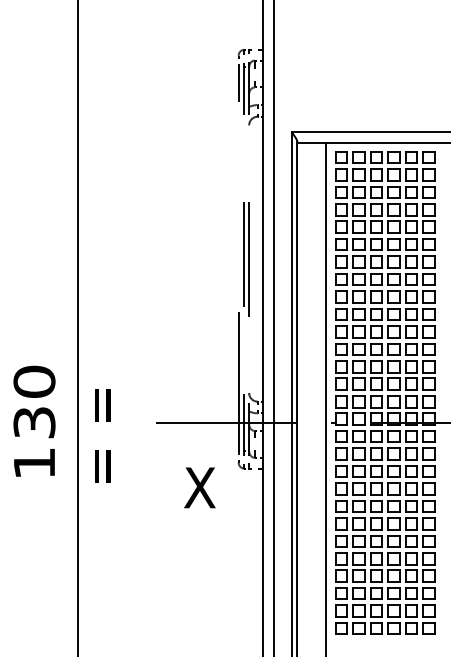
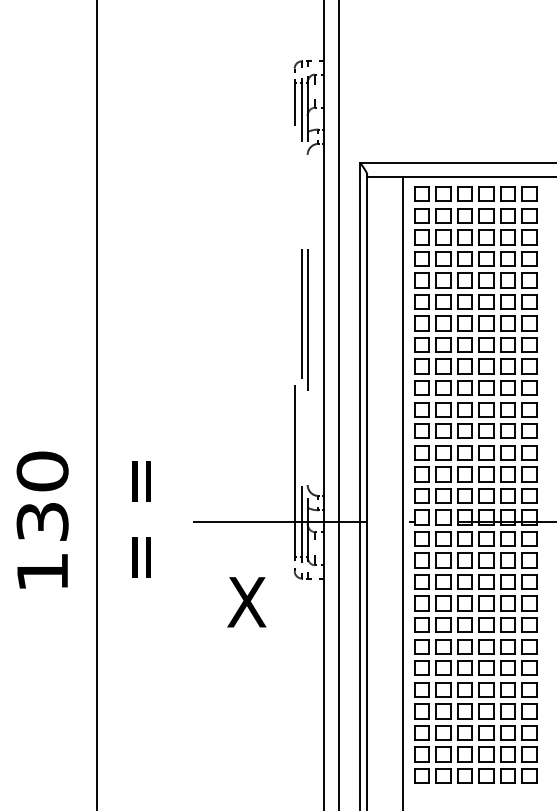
text: (102, 435) -> (141, 519), moved

